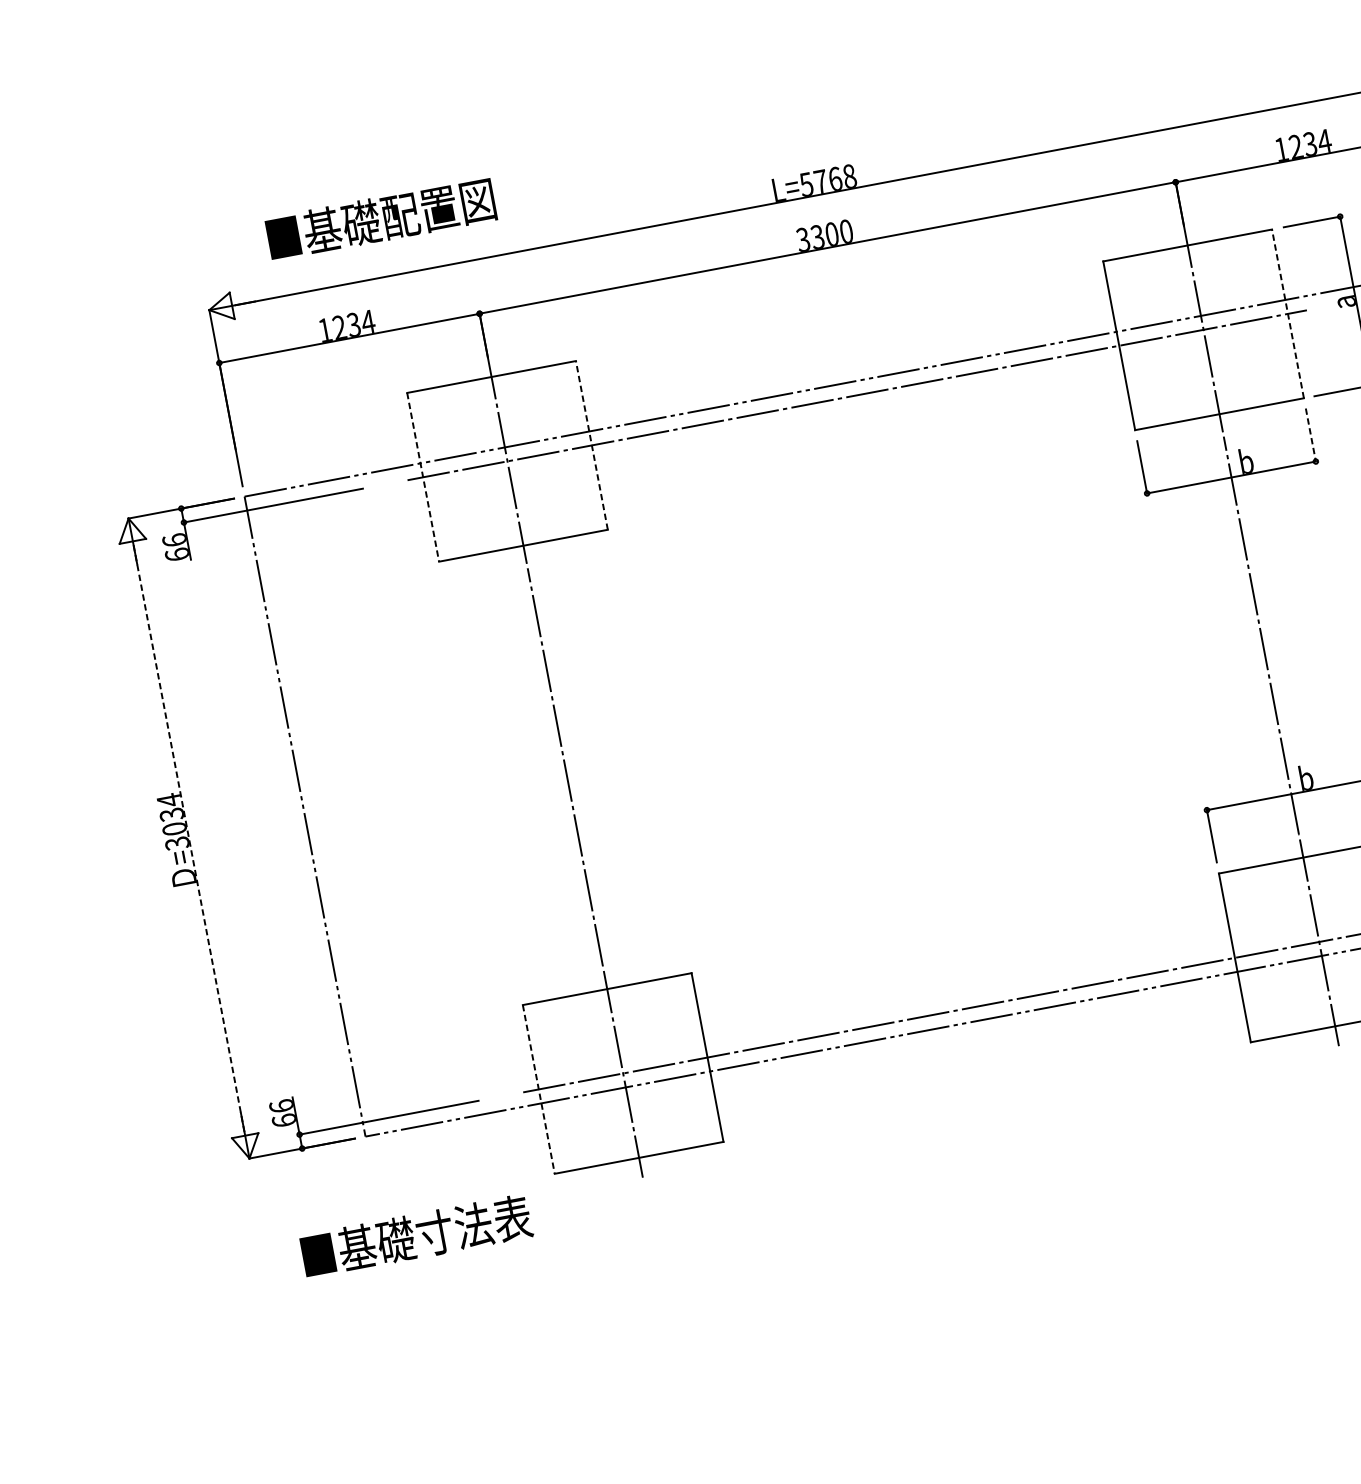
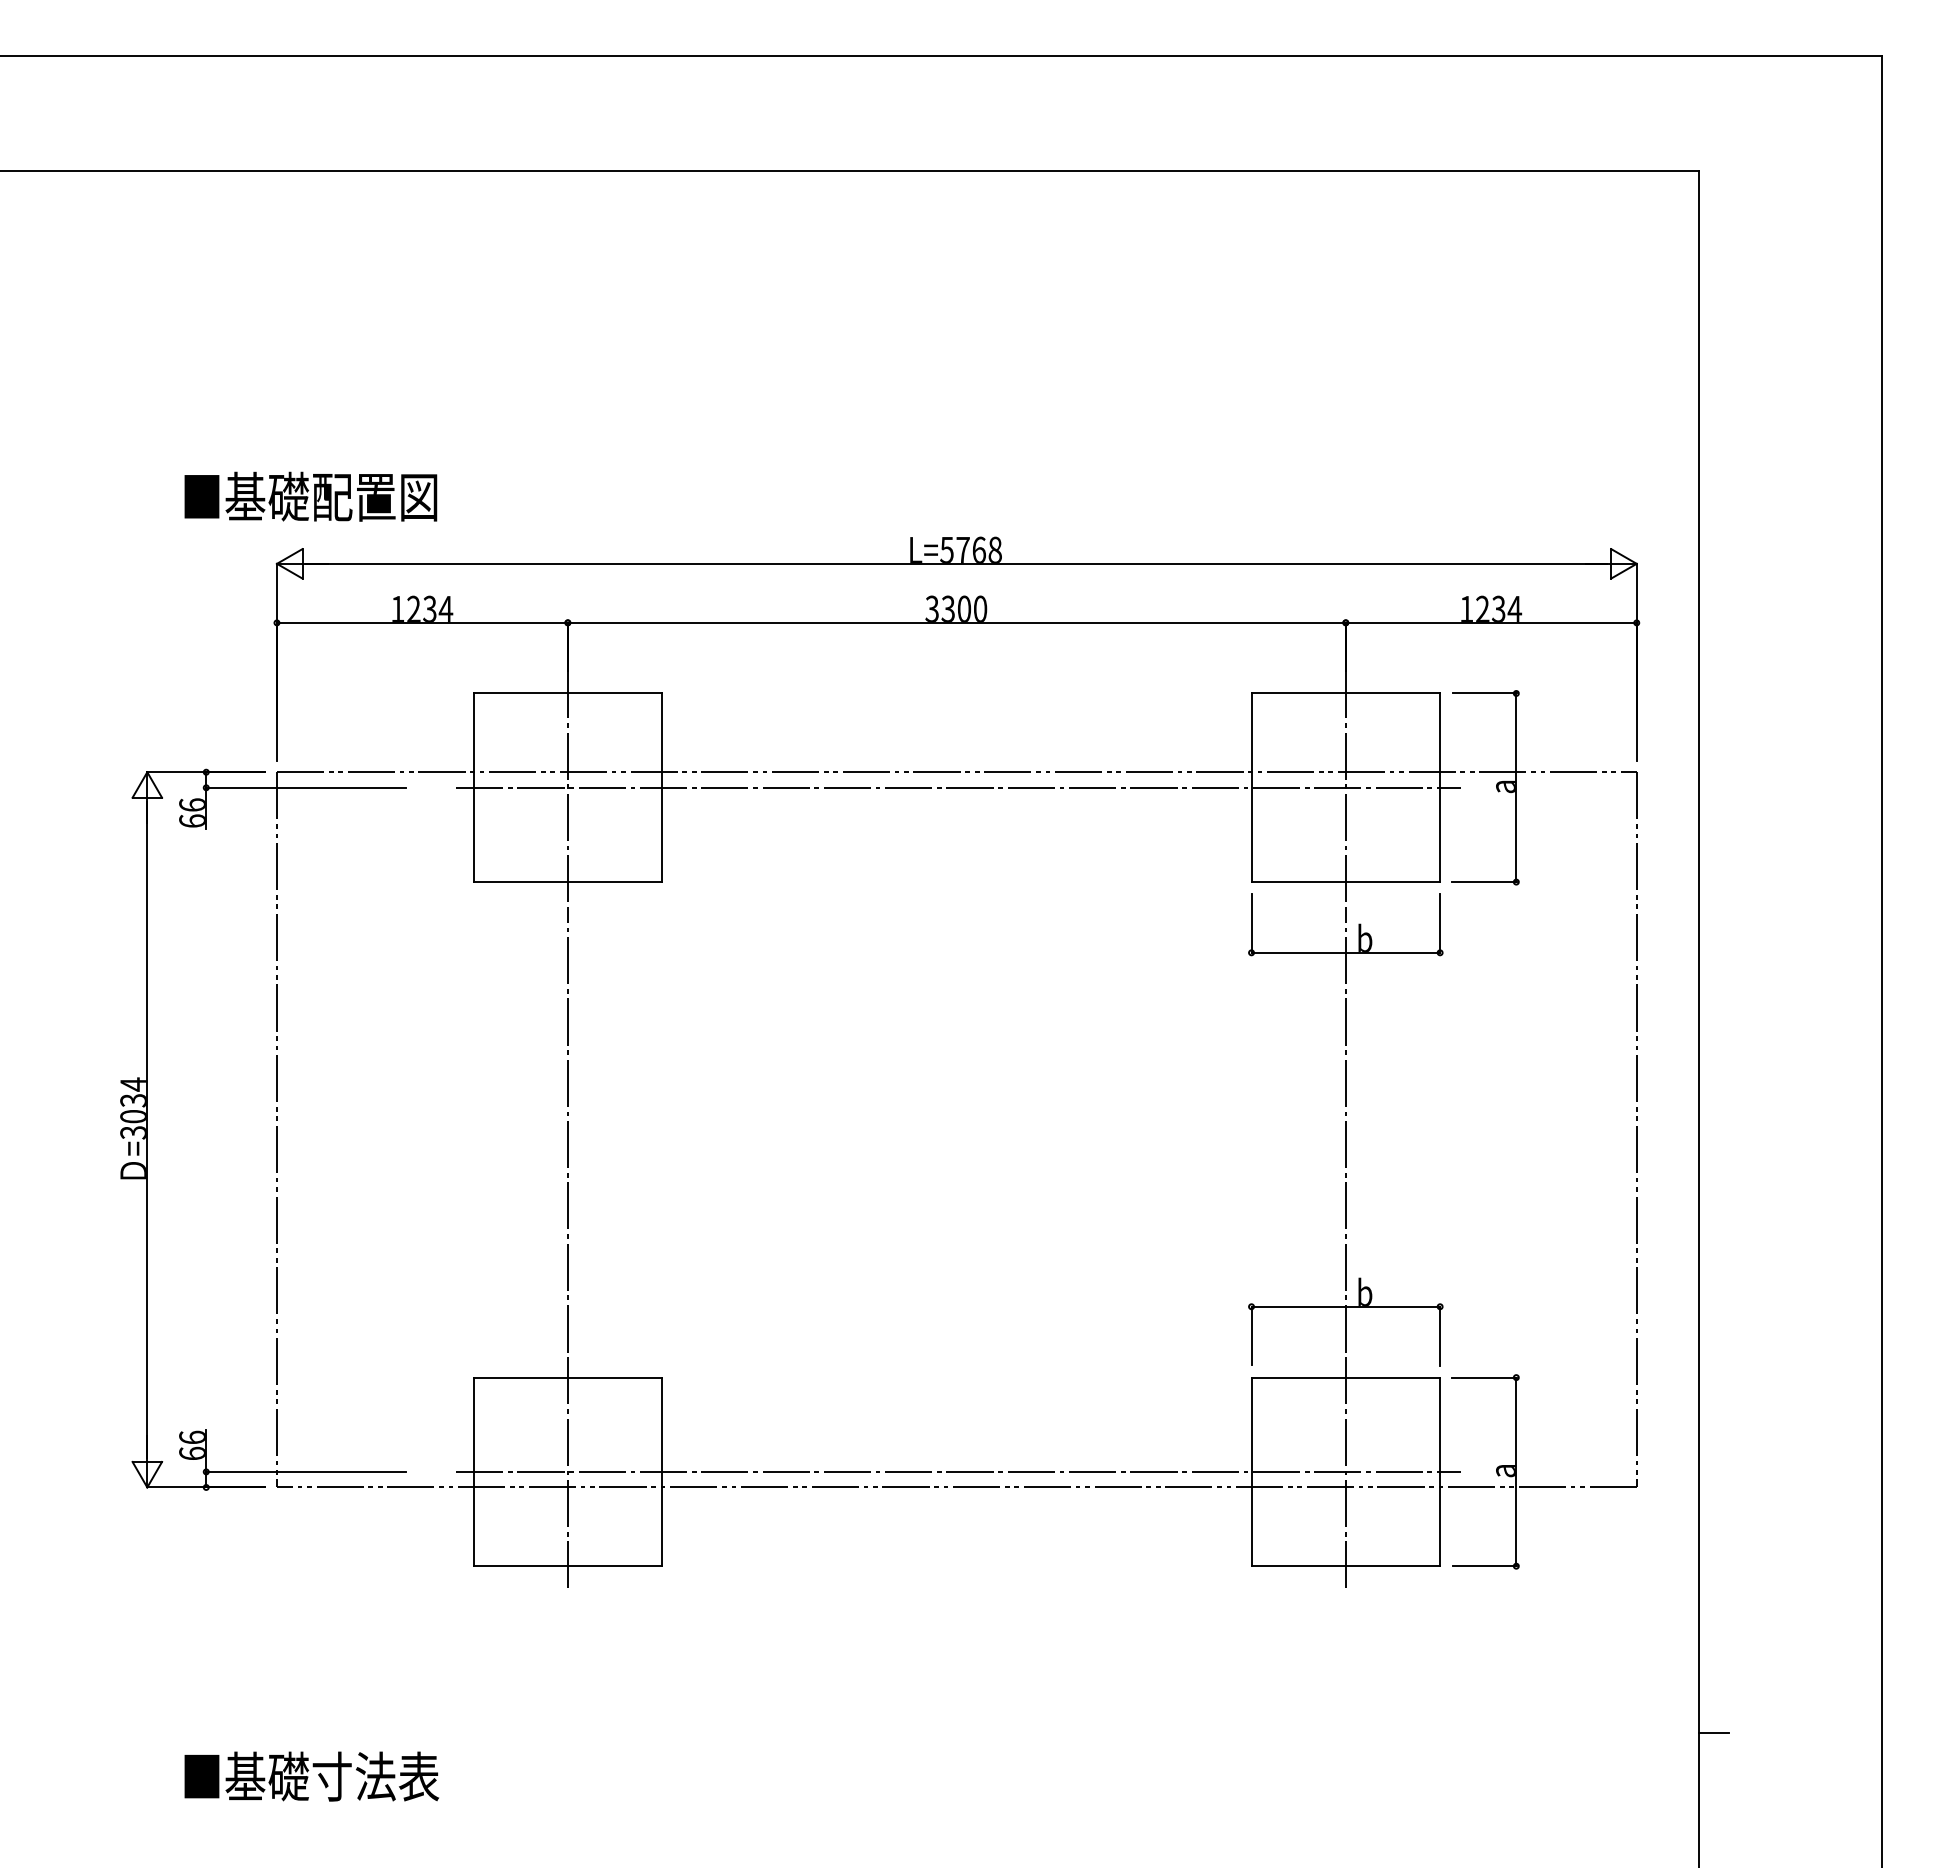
text: (380, 219) -> (310, 496), moved
line: (1288, 313) -> (1440, 787), dashed -> solid
line: (1311, 435) -> (1440, 923), dashed -> solid
line: (592, 445) -> (662, 787), dashed -> solid
line: (423, 477) -> (473, 788), dashed -> solid
line: (189, 838) -> (147, 1129), dashed -> solid
line: (538, 1089) -> (473, 1472), dashed -> solid
text: (416, 1236) -> (311, 1776), moved

